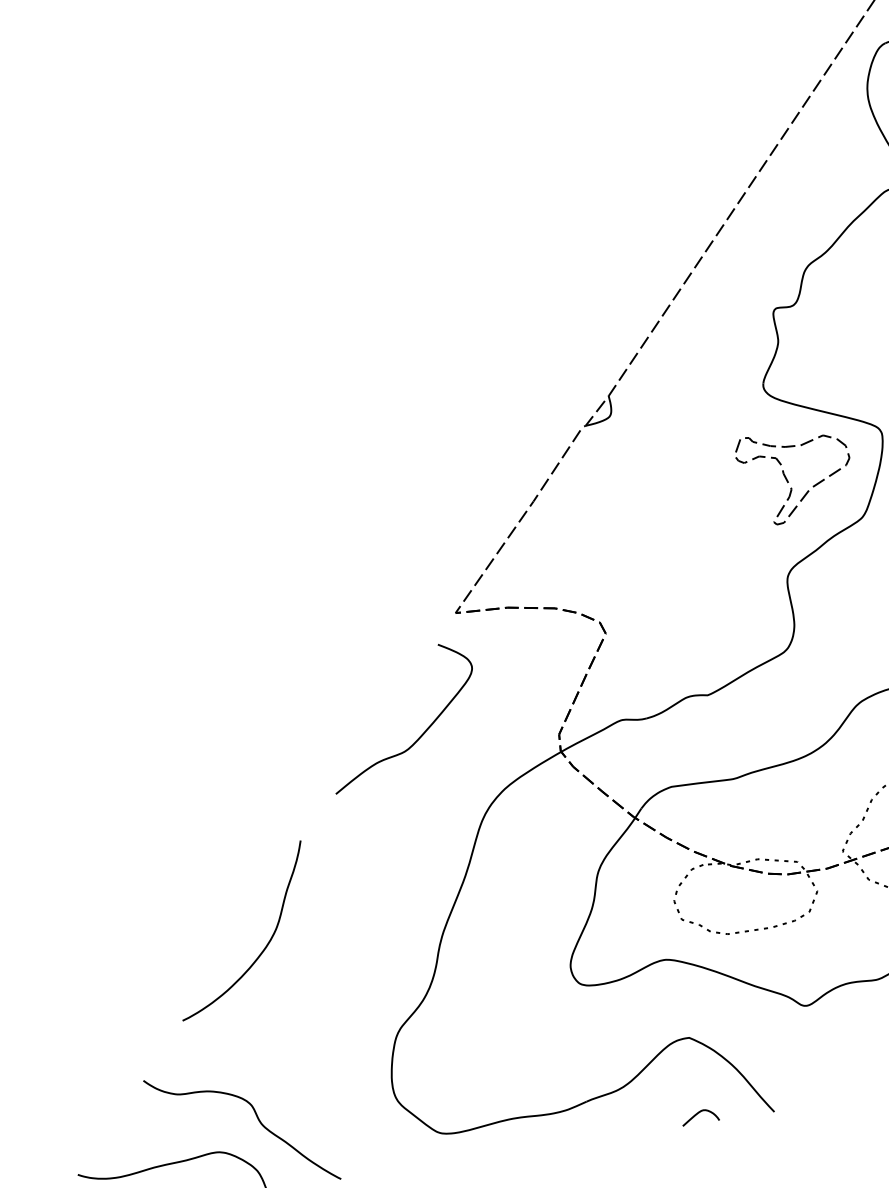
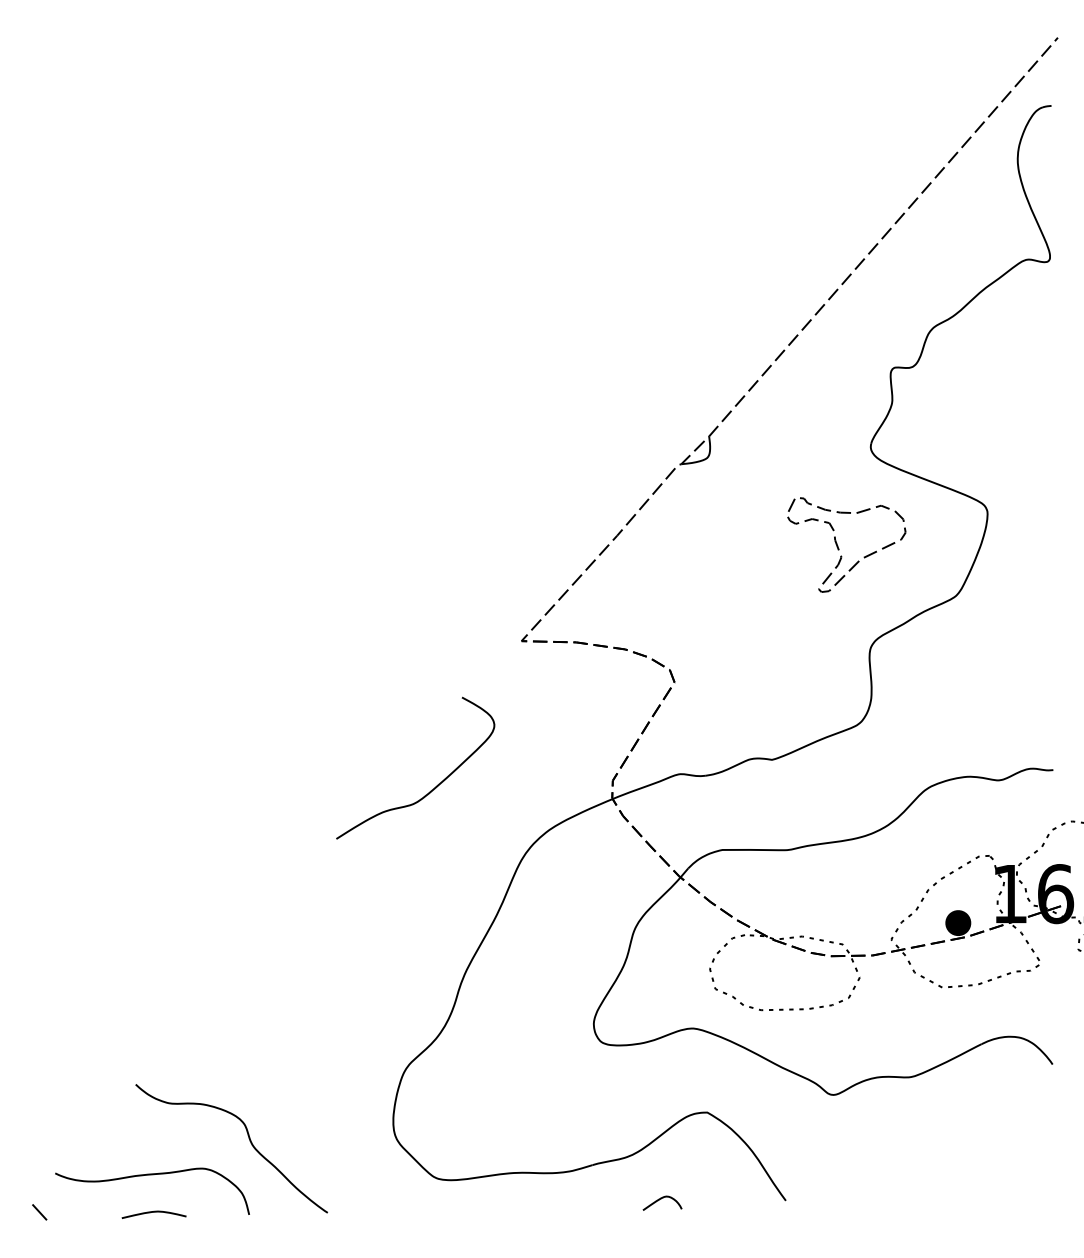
part: (787, 478) -> (838, 545), moved
curve: (419, 736) -> (430, 790), moved
curve: (266, 944) -> (281, 959), removed
curve: (699, 1113) -> (661, 1199), moved

